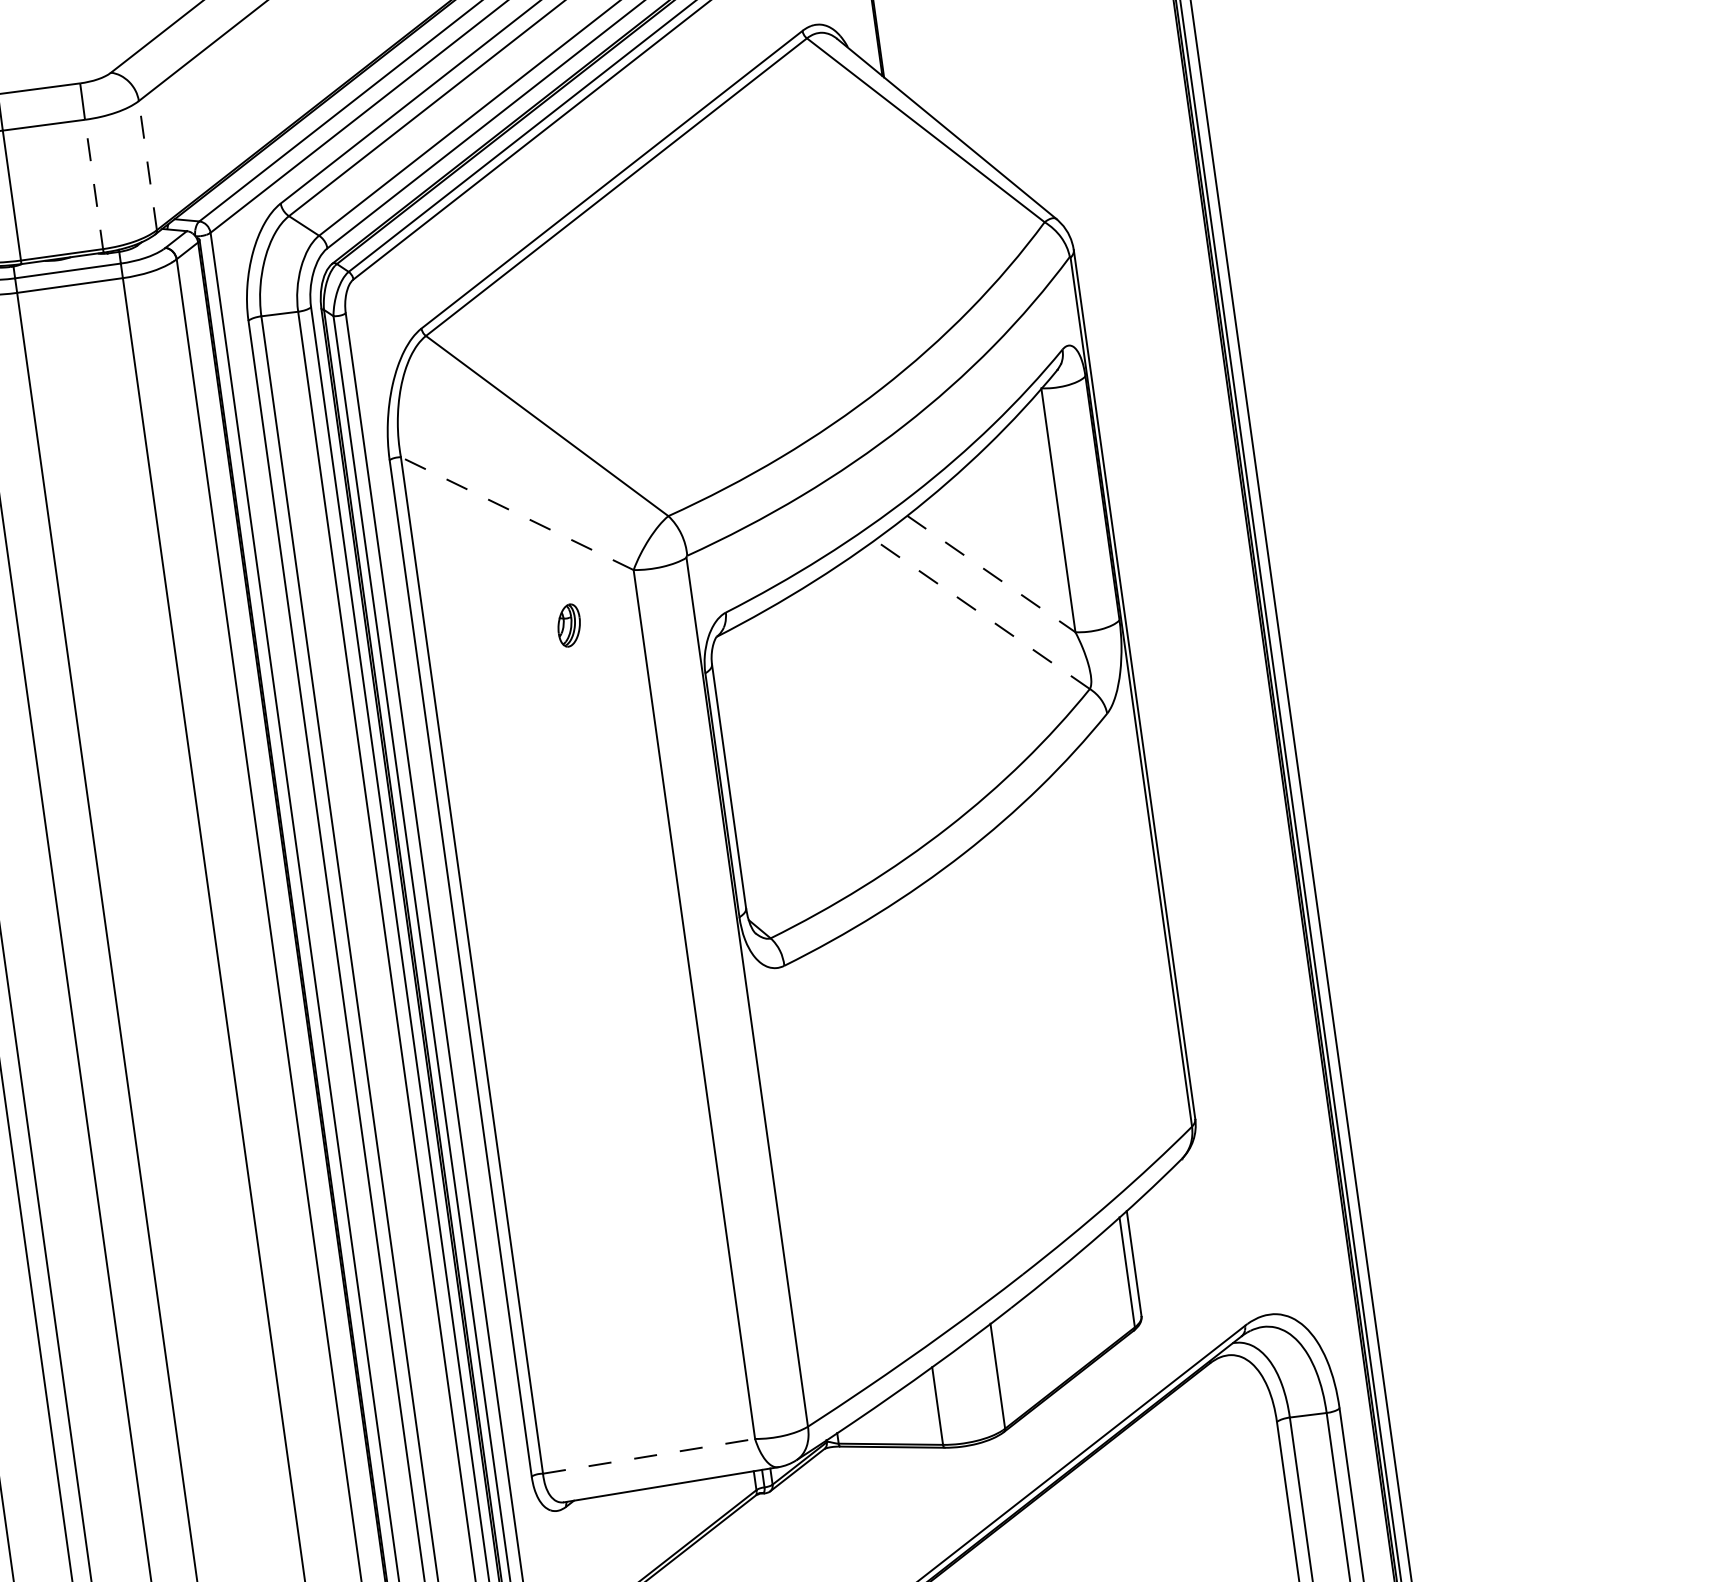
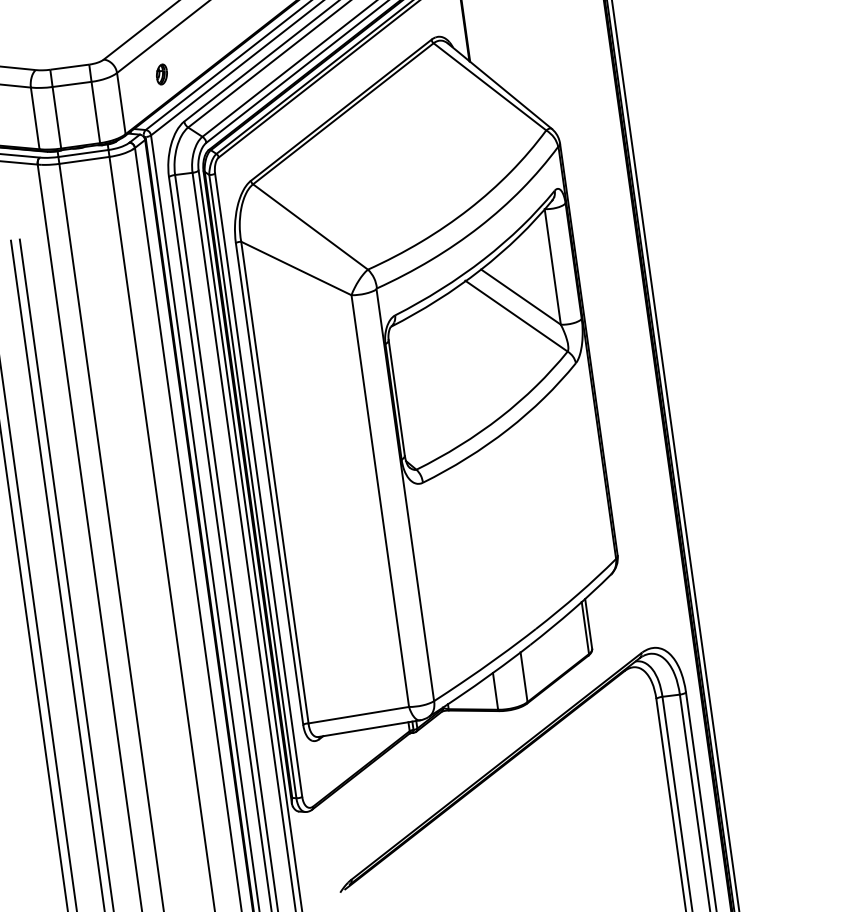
line: (148, 165) -> (121, 103), dashed -> solid
line: (93, 186) -> (95, 113), dashed -> solid
line: (515, 513) -> (295, 268), dashed -> solid
line: (992, 574) -> (521, 297), dashed -> solid
line: (981, 612) -> (516, 315), dashed -> solid
part: (568, 625) -> (161, 74), moved
line: (648, 1457) -> (358, 715), dashed -> solid

